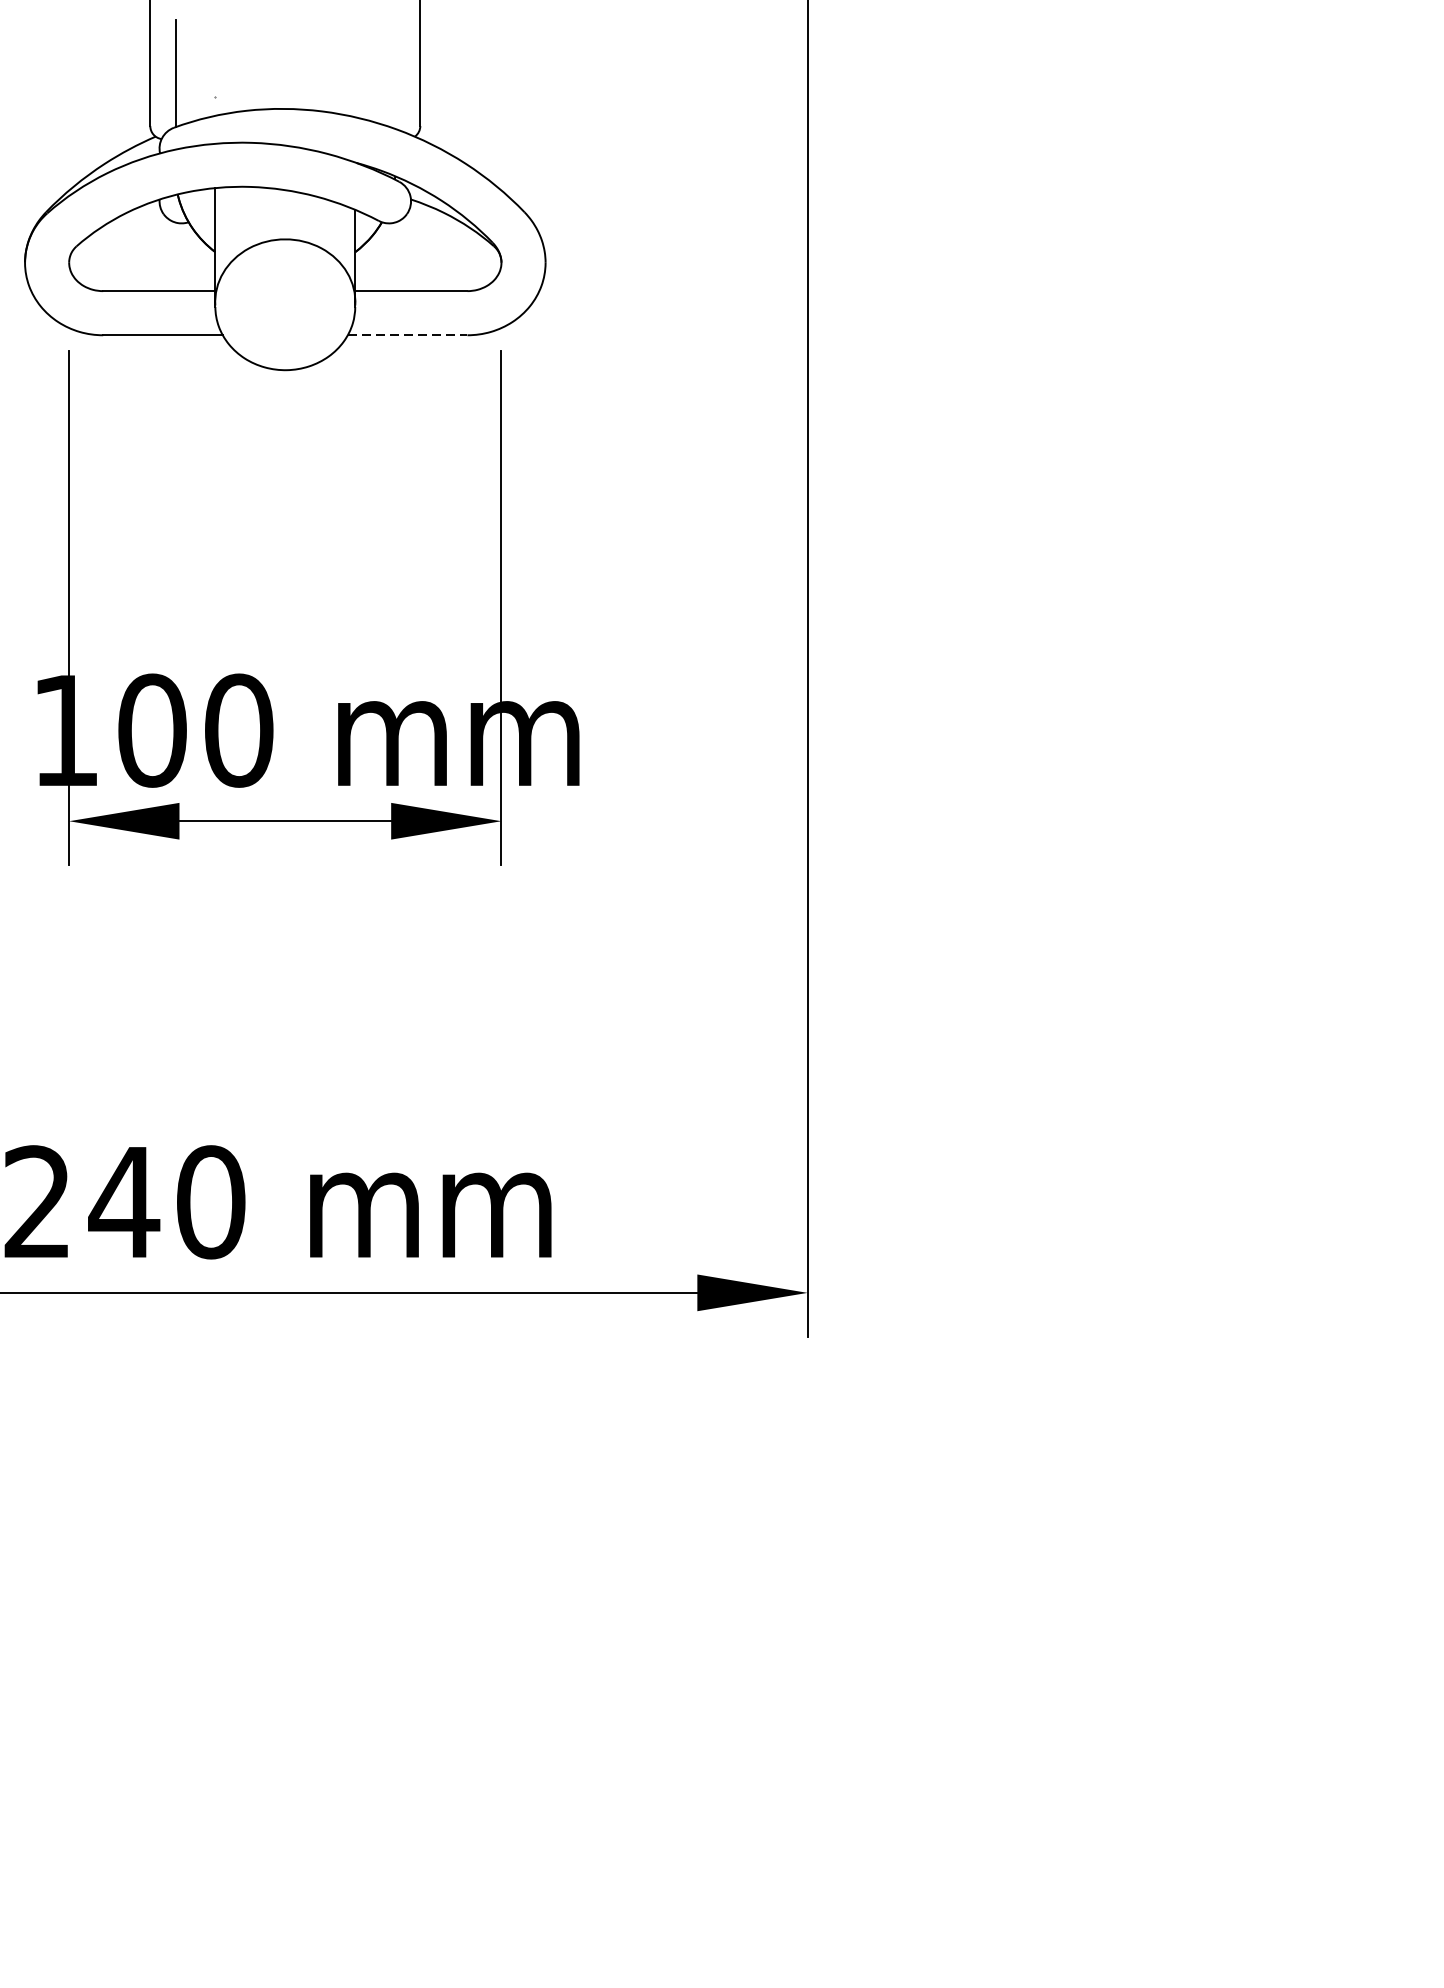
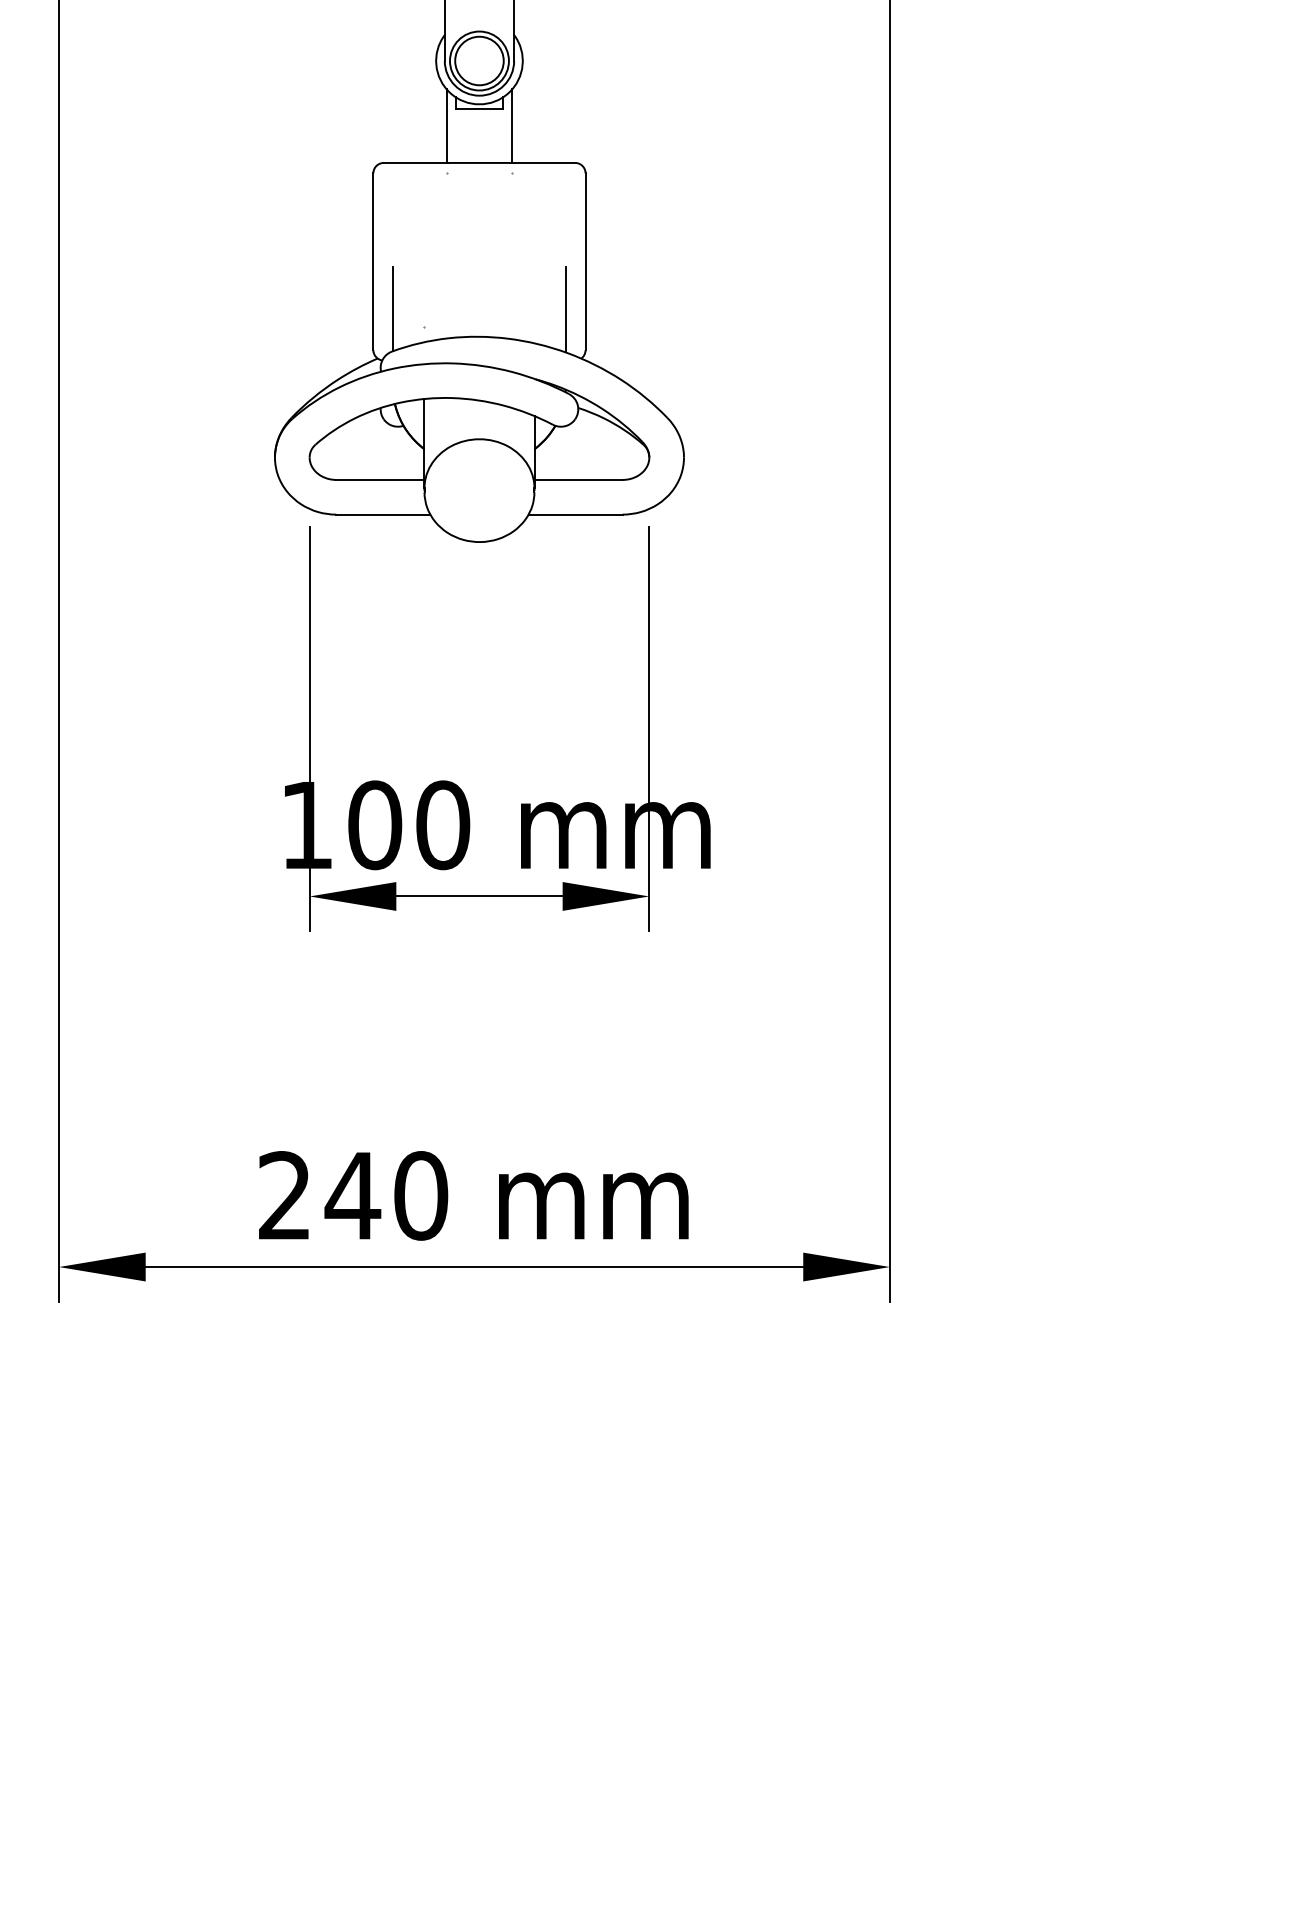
line: (394, 74) -> (565, 309), added
line: (407, 335) -> (575, 514), dashed -> solid

